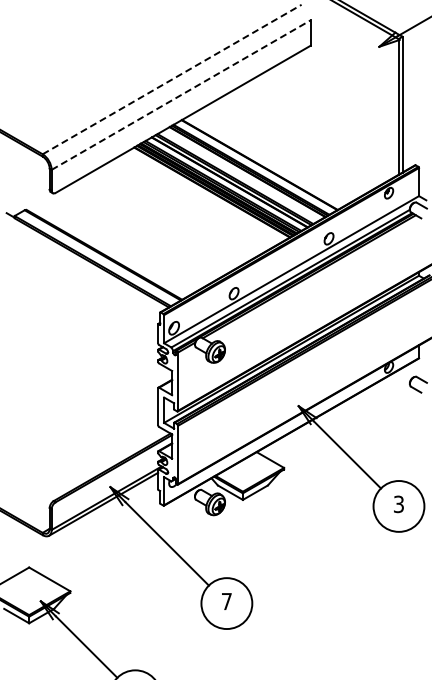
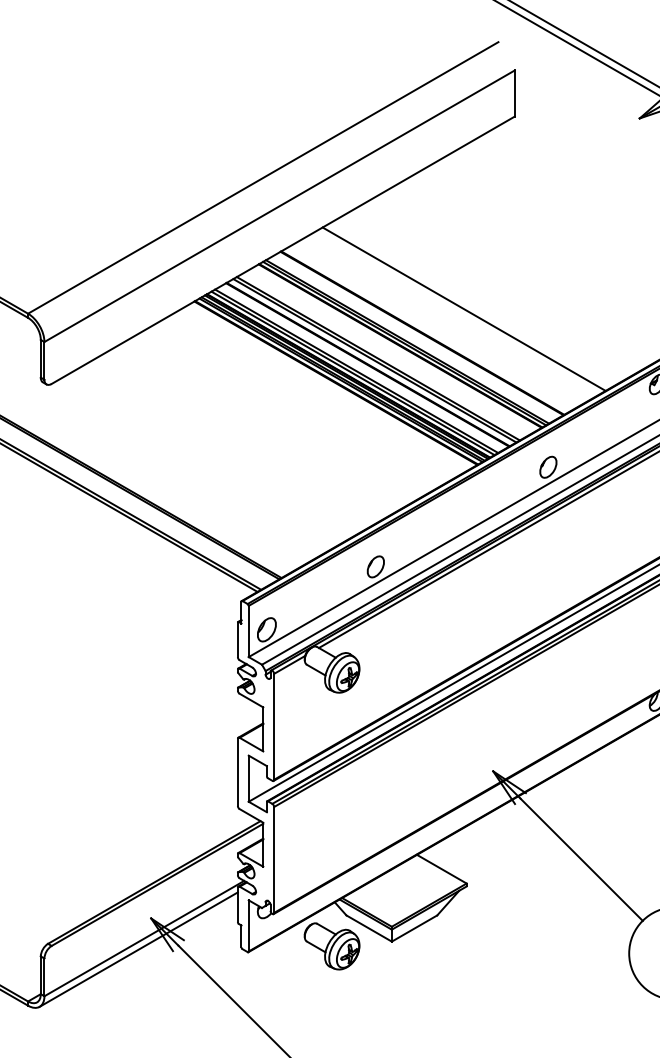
line: (172, 79) -> (263, 177), dashed -> solid
line: (181, 94) -> (280, 205), dashed -> solid
line: (282, 151) -> (463, 308), added

